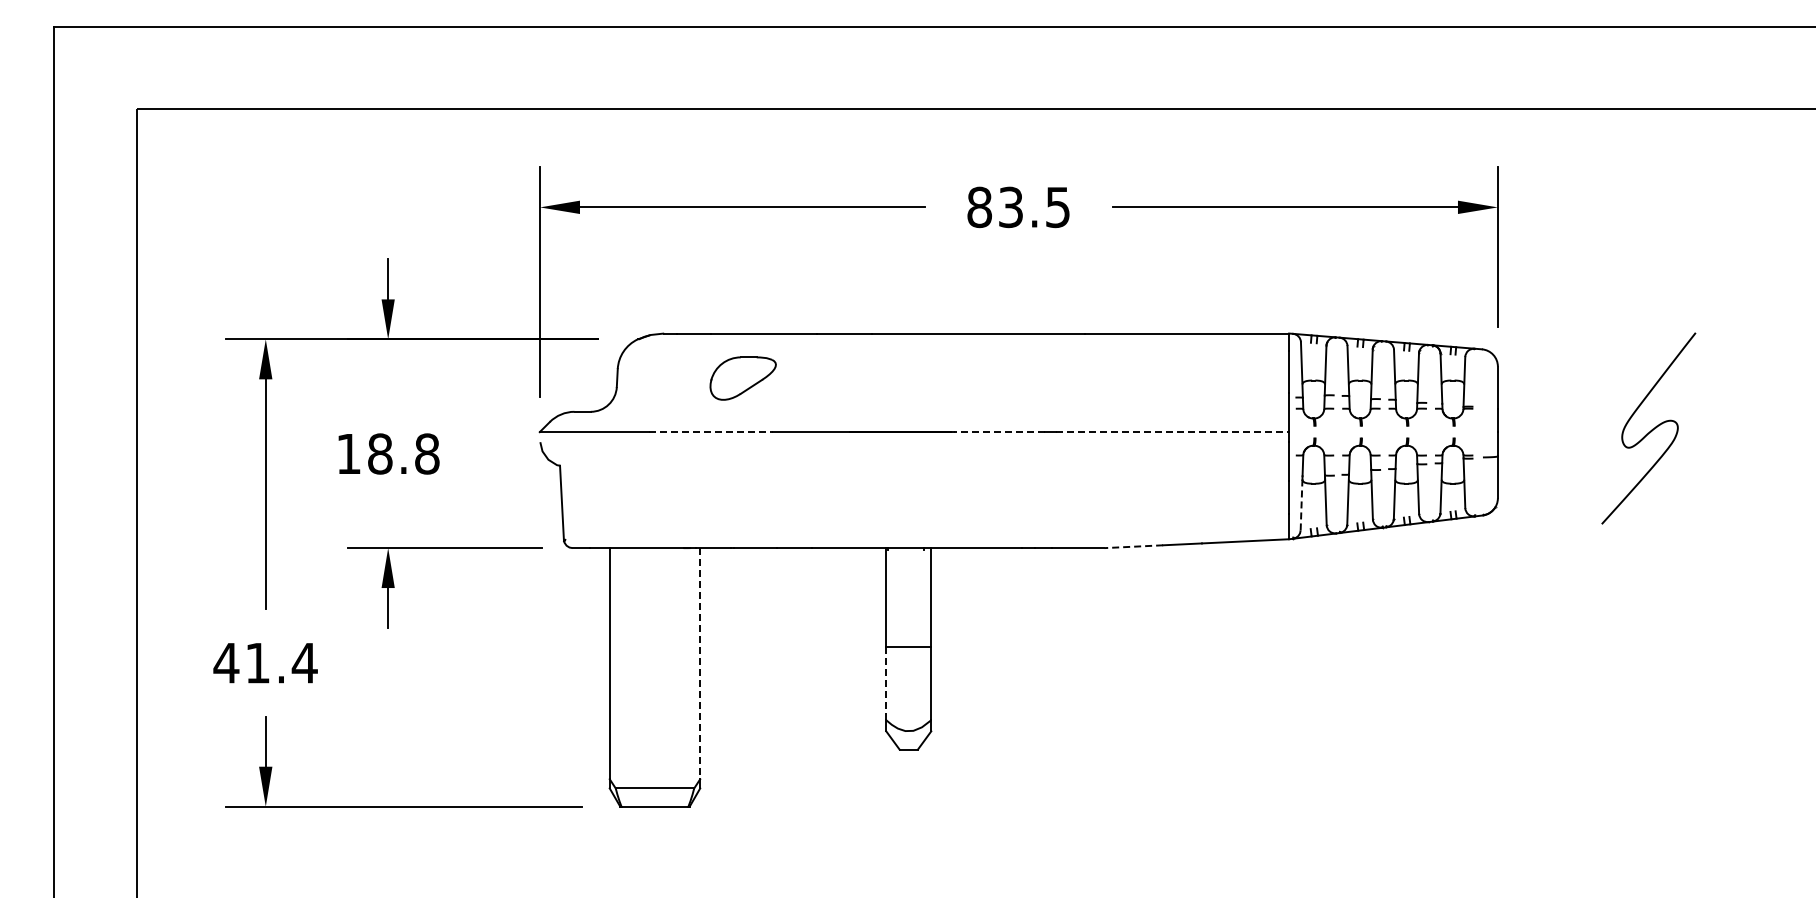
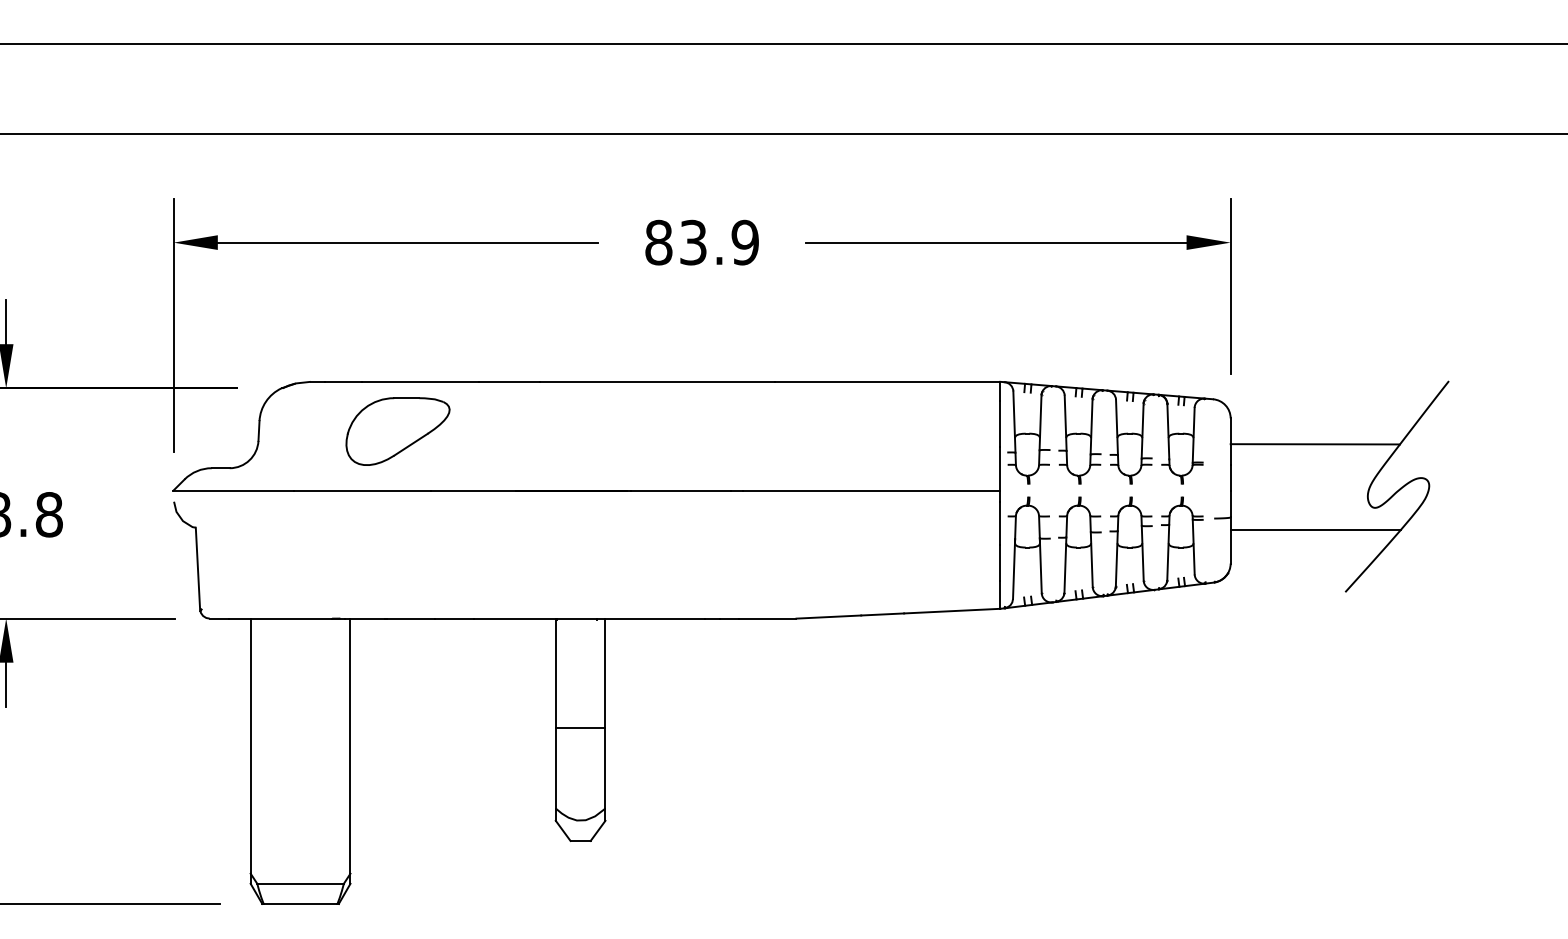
text: (1057, 206) -> (744, 241), 83.5 -> 83.9
part: (742, 378) -> (397, 431), size x1.43
line: (1574, 390) -> (1315, 444), added
line: (711, 432) -> (362, 491), dashed -> solid
line: (999, 432) -> (680, 491), dashed -> solid
line: (1172, 432) -> (871, 491), dashed -> solid
line: (1574, 467) -> (1315, 529), added
line: (1301, 502) -> (1013, 568), dashed -> solid
line: (1133, 546) -> (828, 616), dashed -> solid
line: (700, 663) -> (350, 745), dashed -> solid
line: (886, 683) -> (556, 767), dashed -> solid

